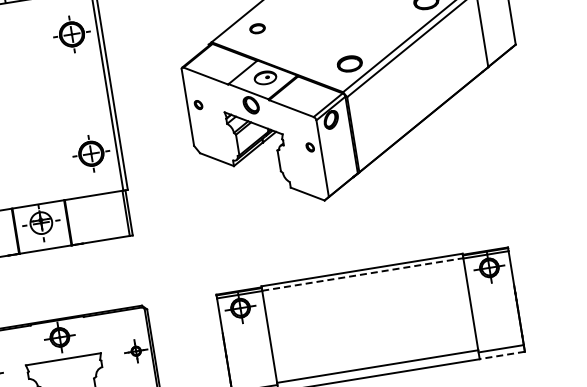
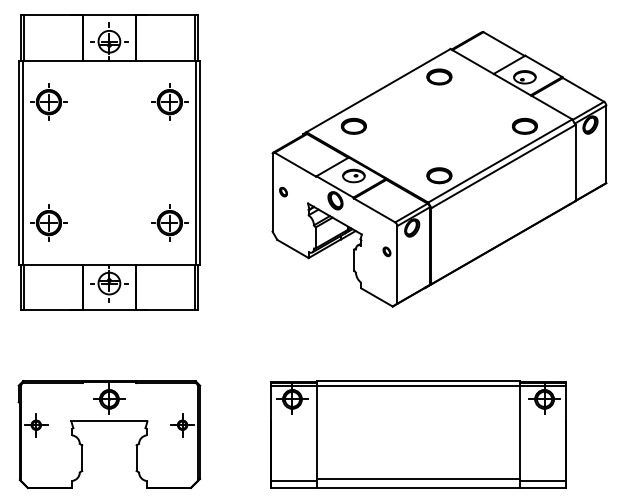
part: (257, 28) -> (353, 125), size x1.67
line: (362, 274) -> (418, 385), dashed -> solid
line: (502, 355) -> (543, 487), dashed -> solid

